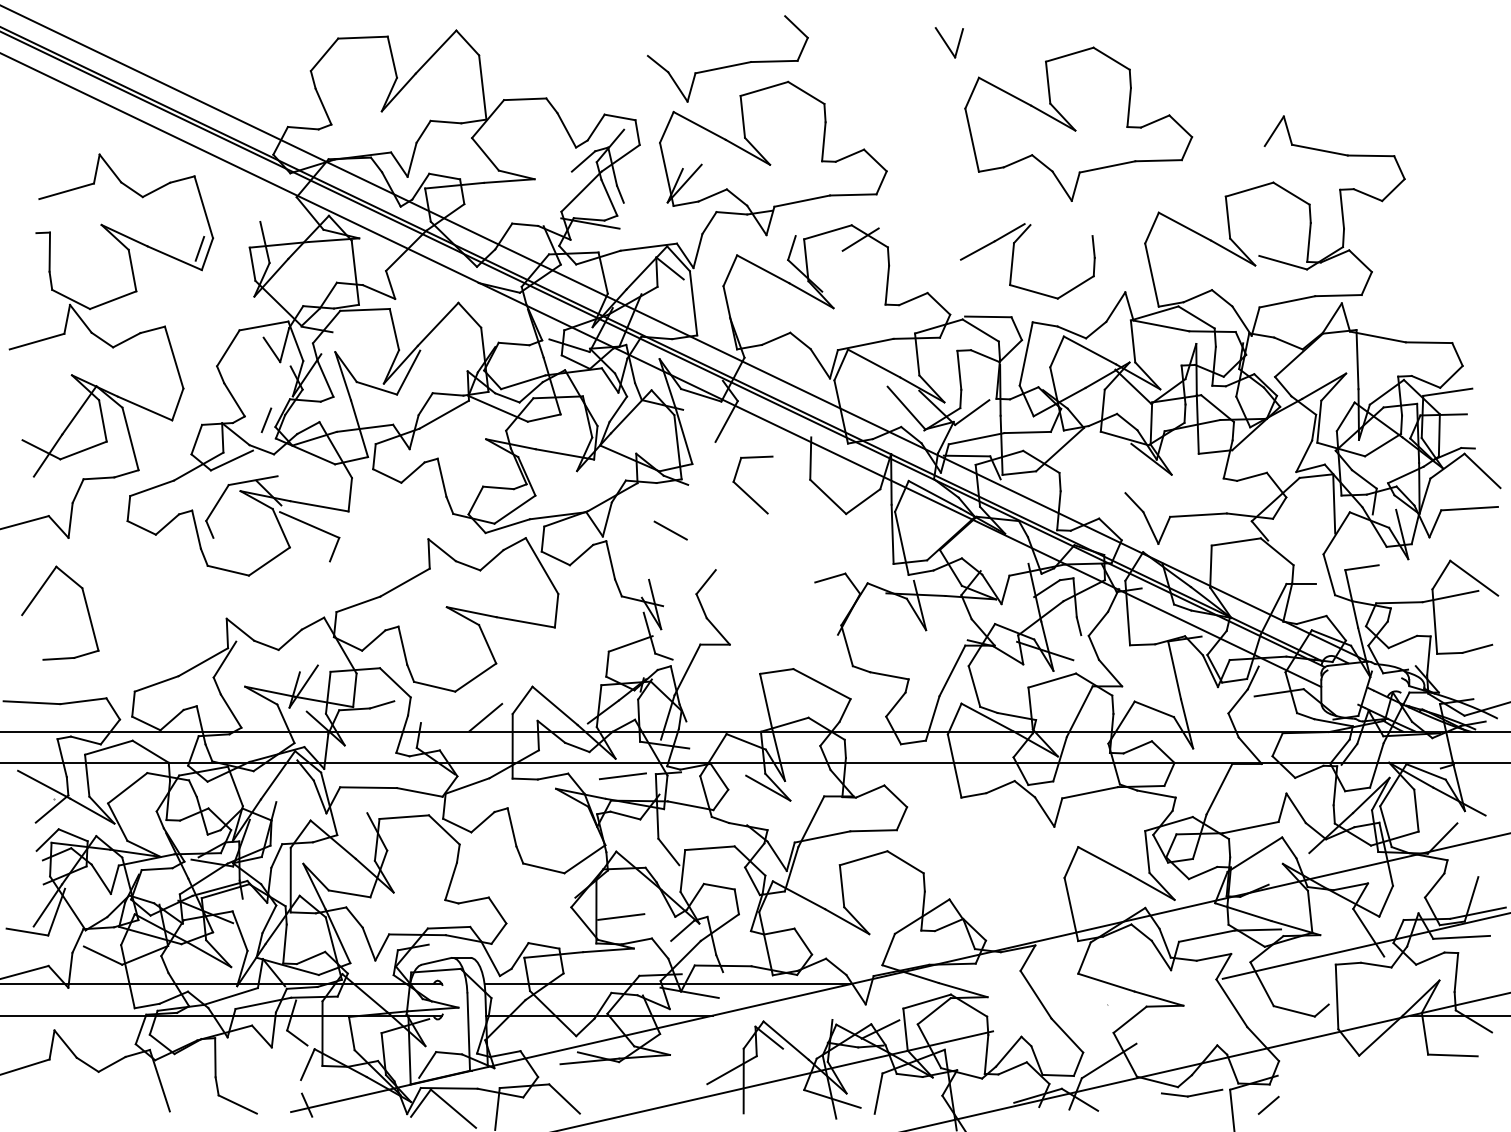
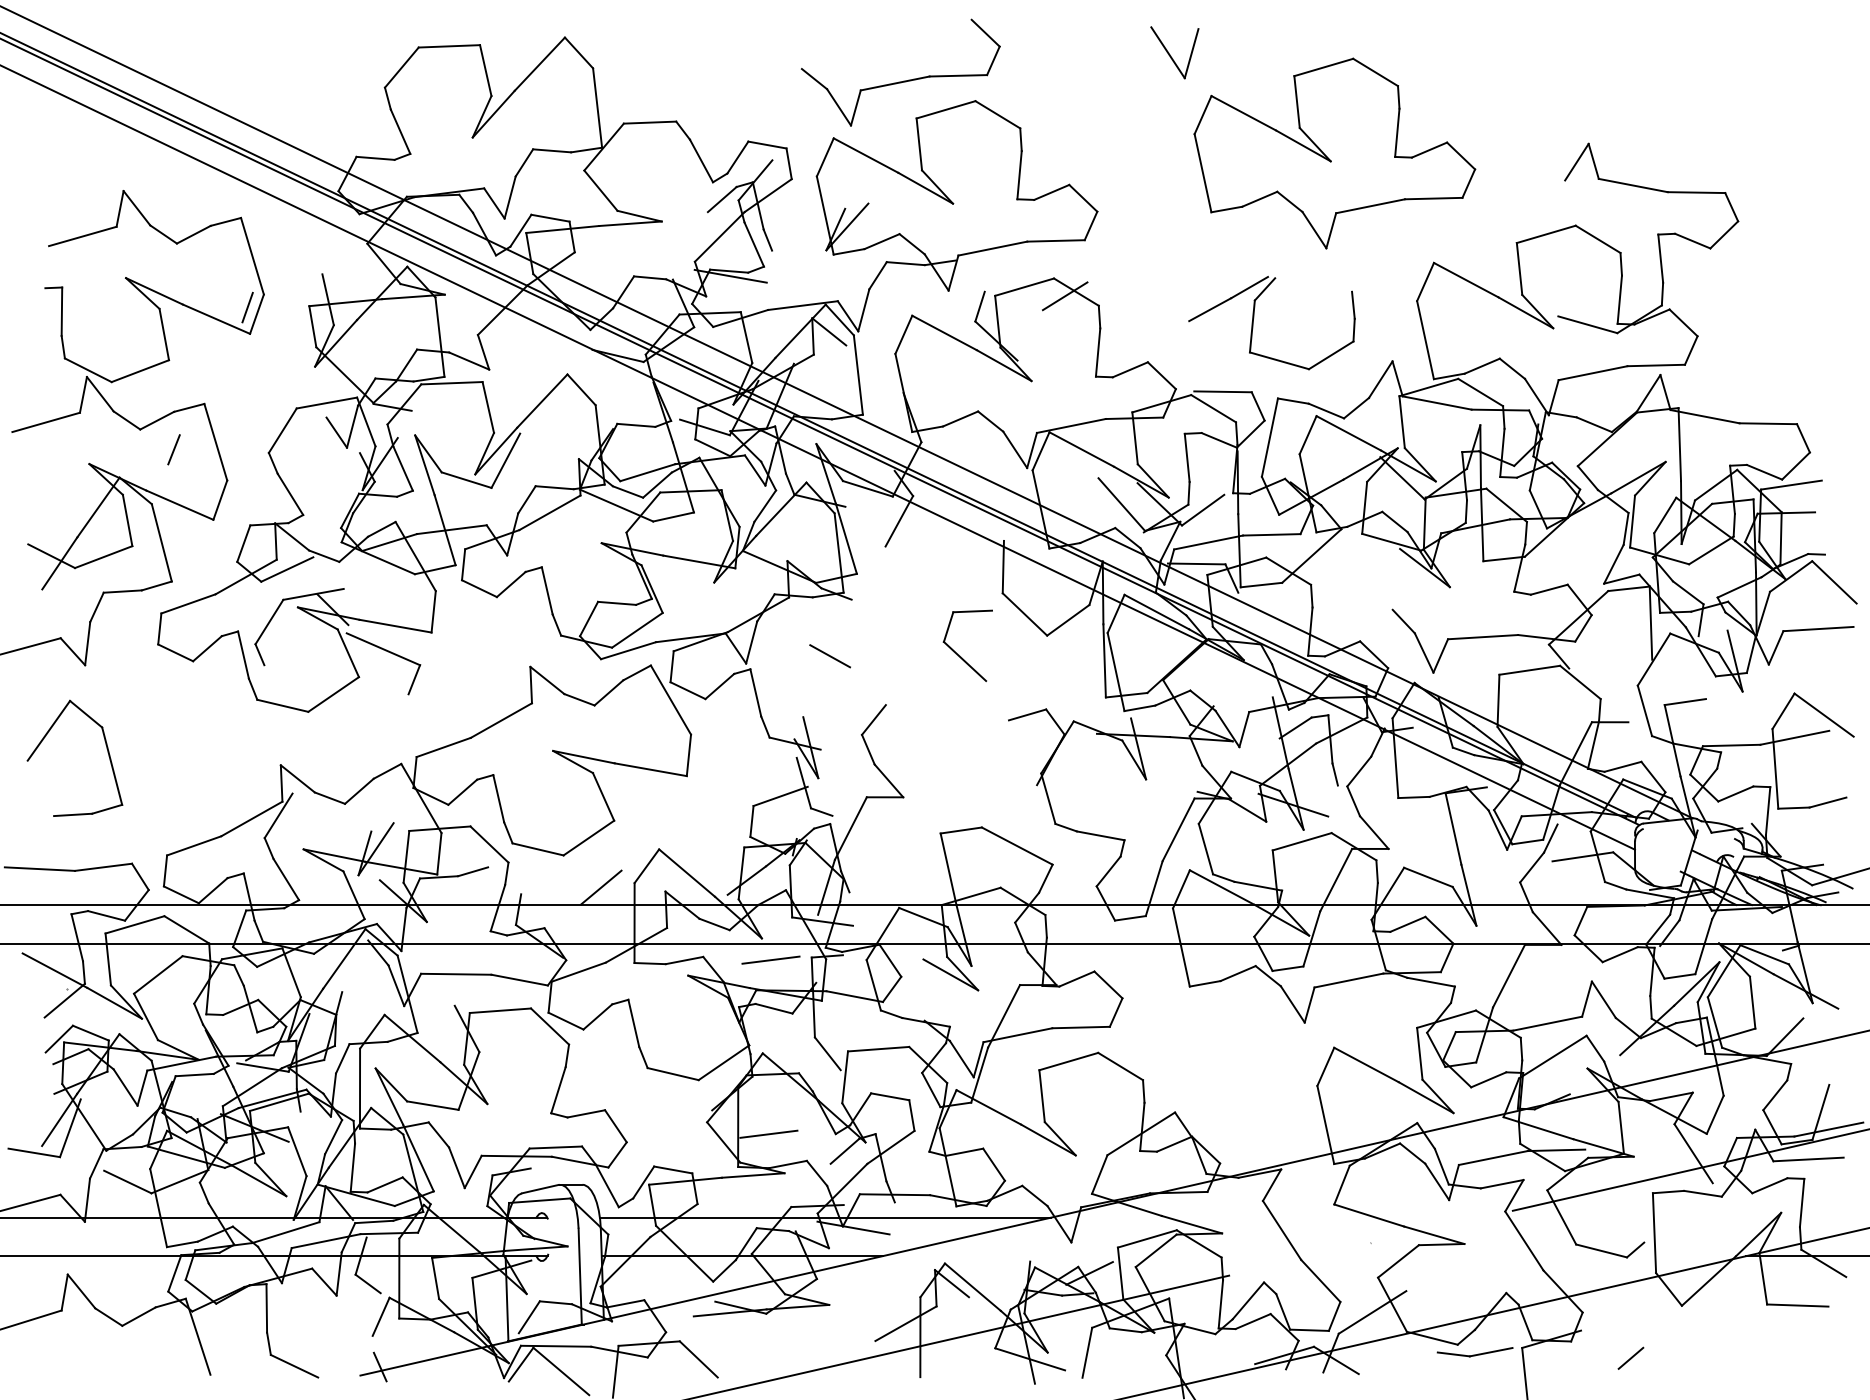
part: (949, 42) -> (1174, 52), size x1.4
line: (266, 420) -> (173, 449), moved
part: (747, 492) -> (960, 655), moved
line: (1268, 1104) -> (1630, 1357), moved

